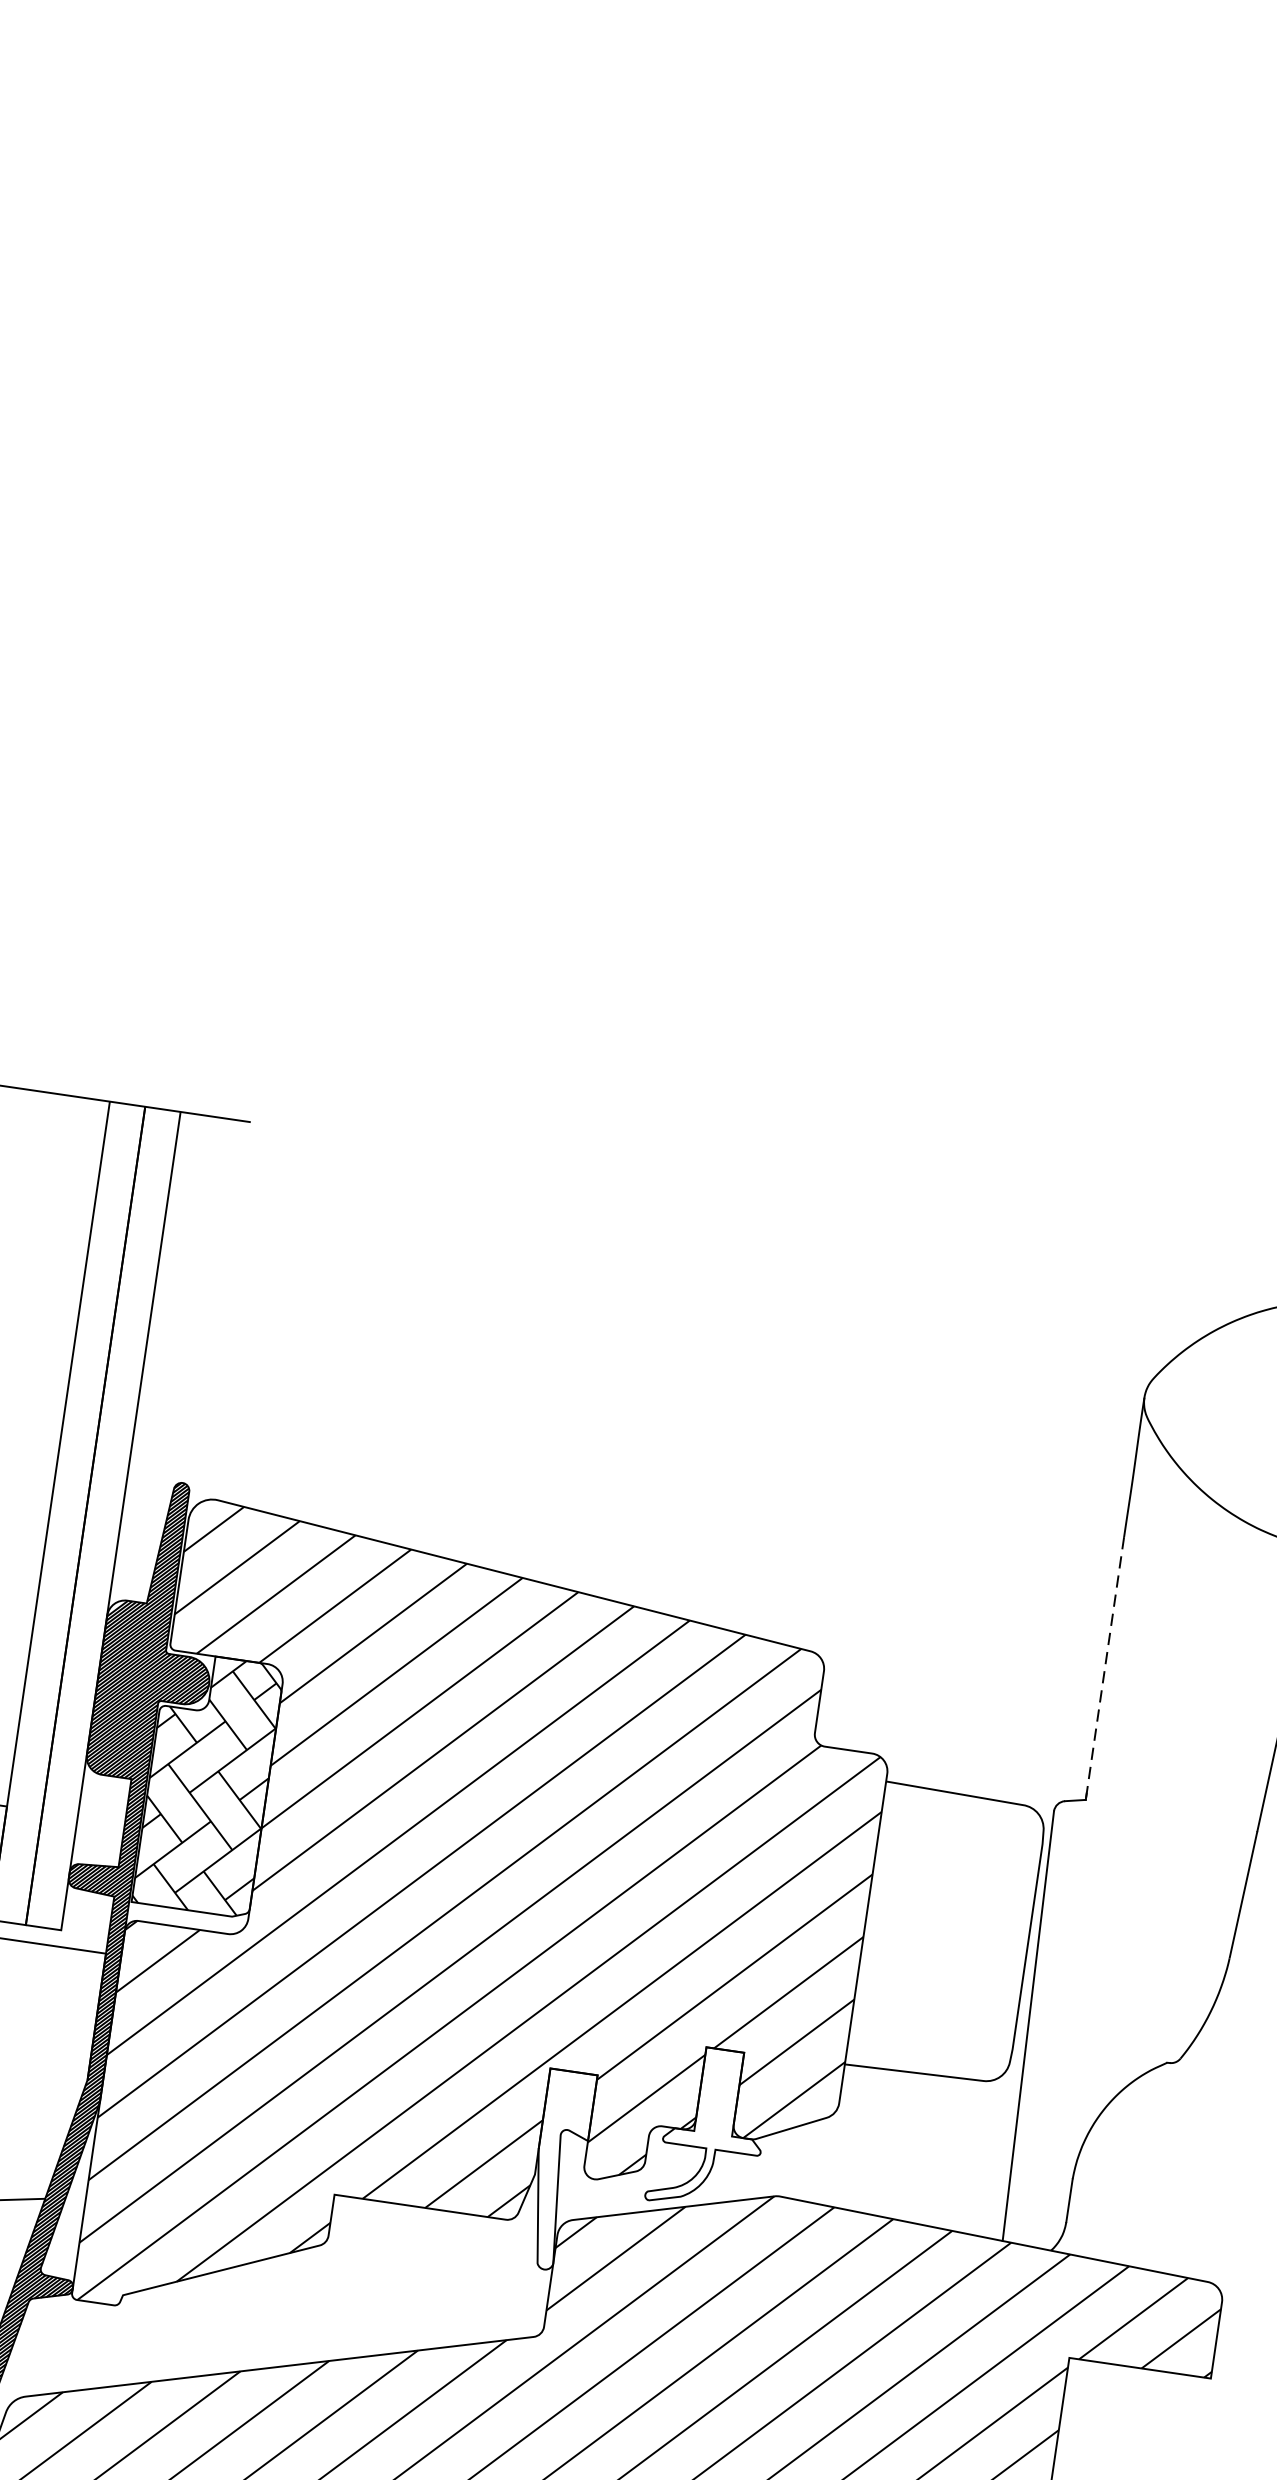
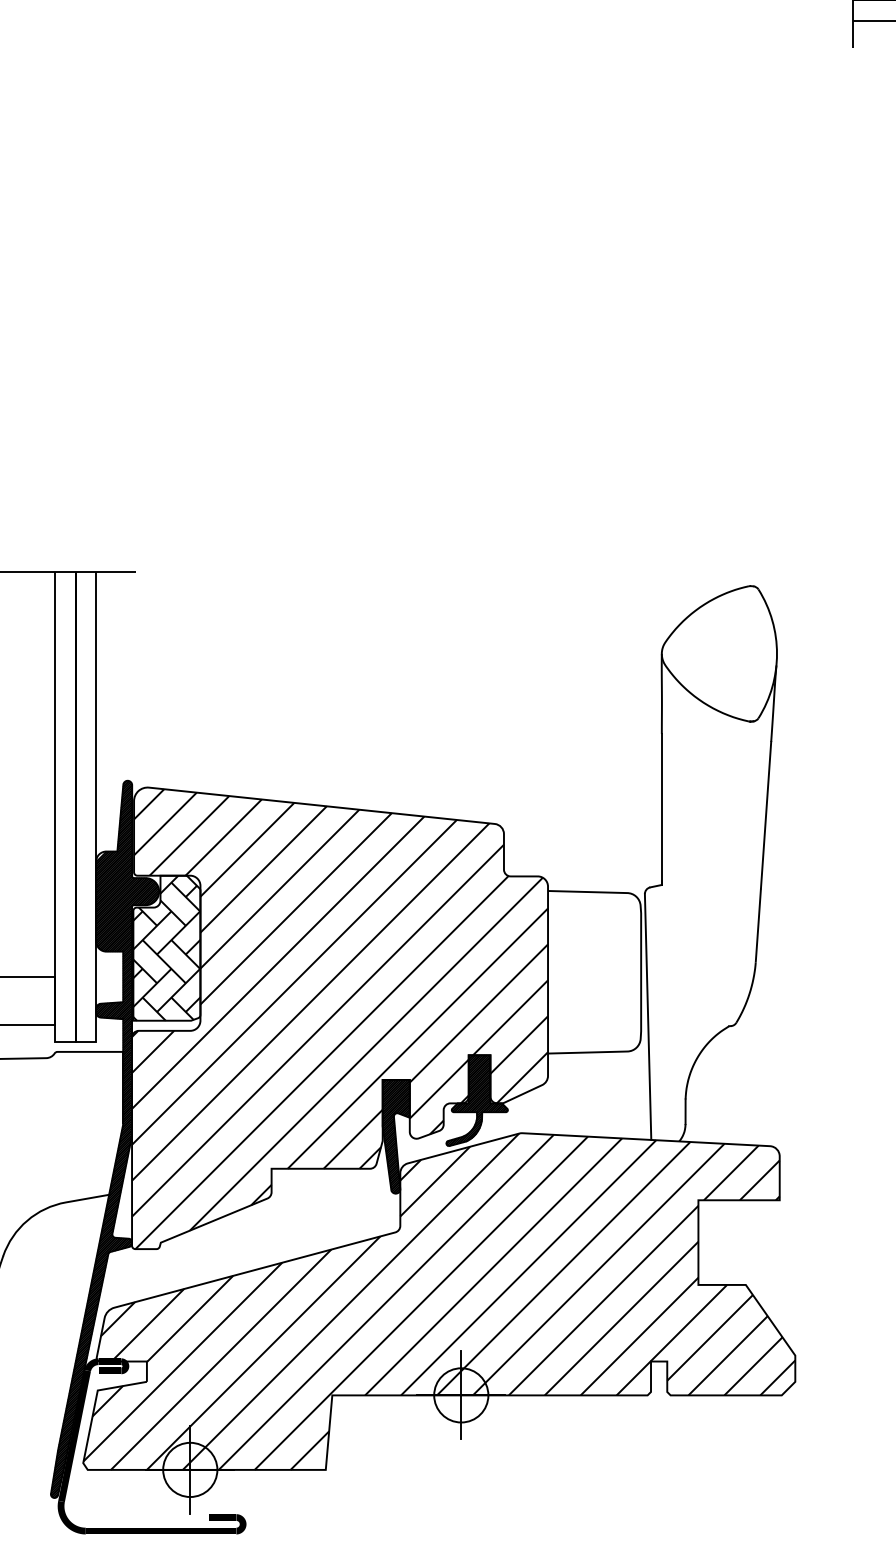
line: (1104, 1670) -> (661, 810), dashed -> solid
hatch: (708, 2127) -> (476, 1100), added
hatch: (558, 2170) -> (395, 1136), added

